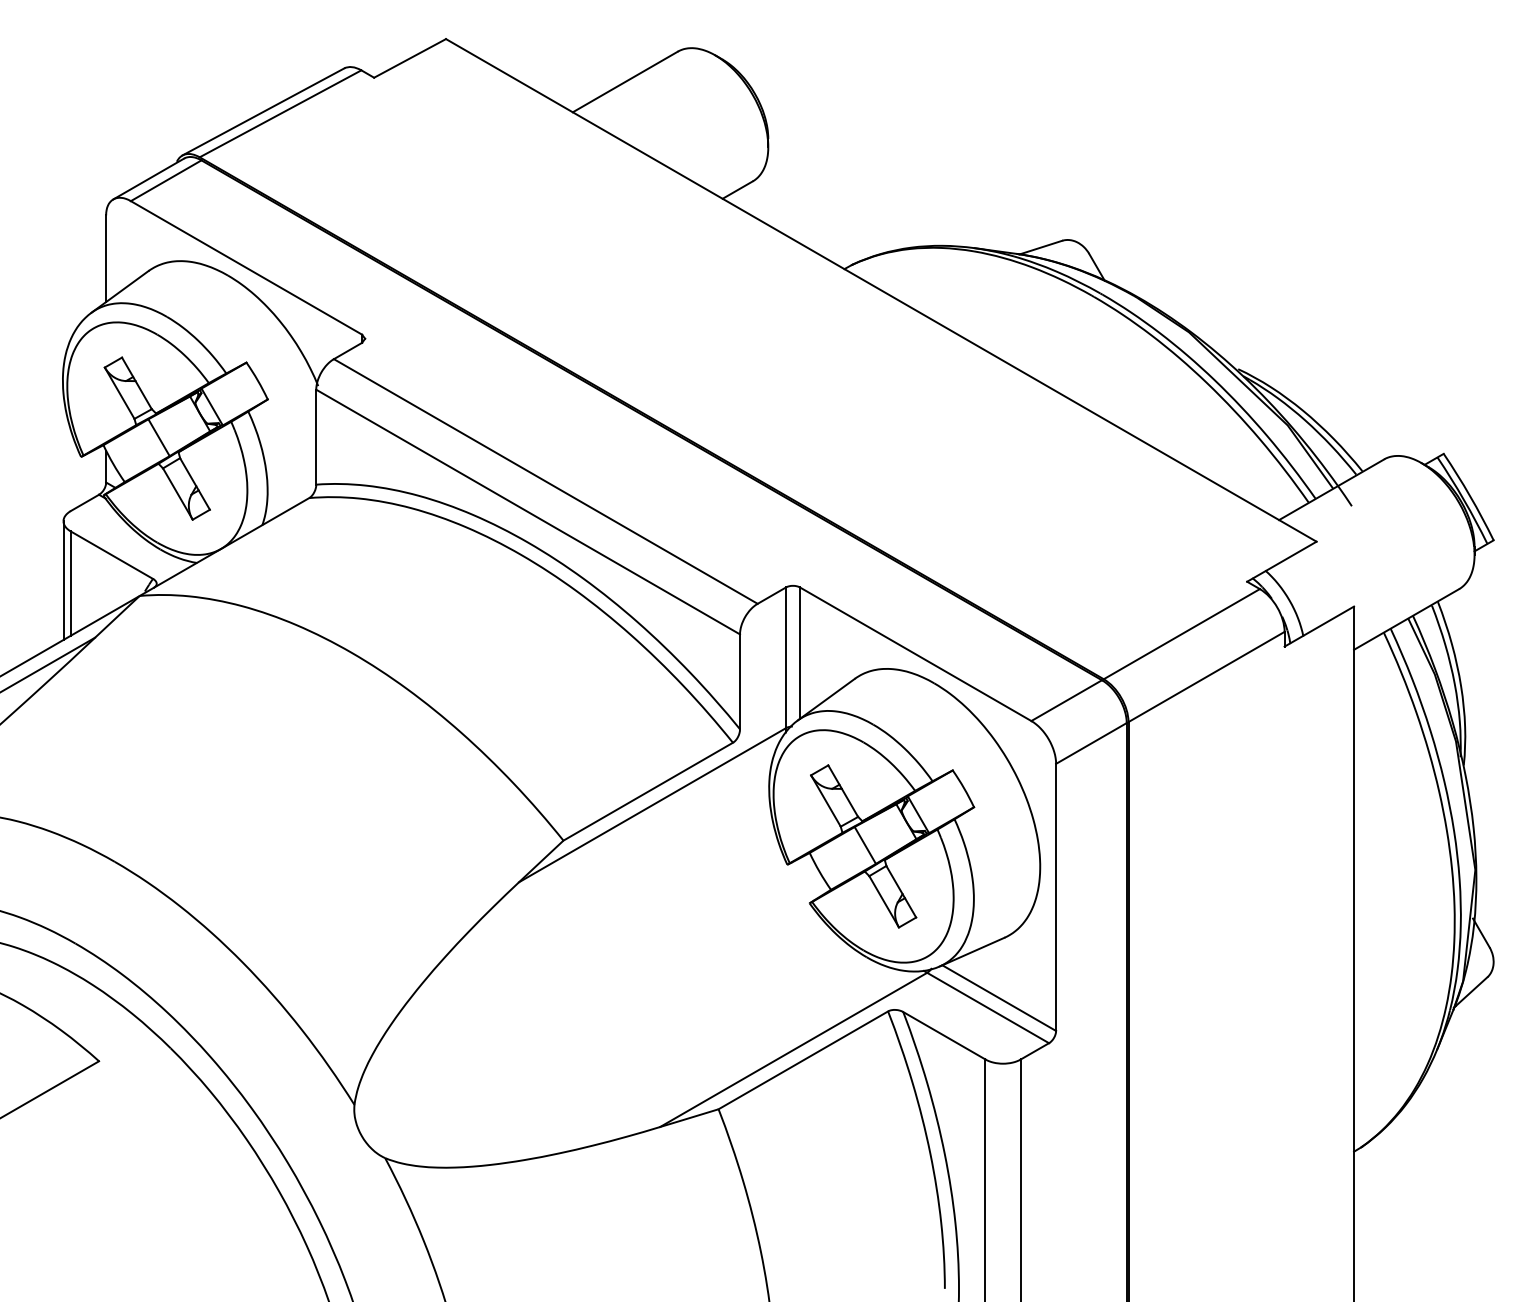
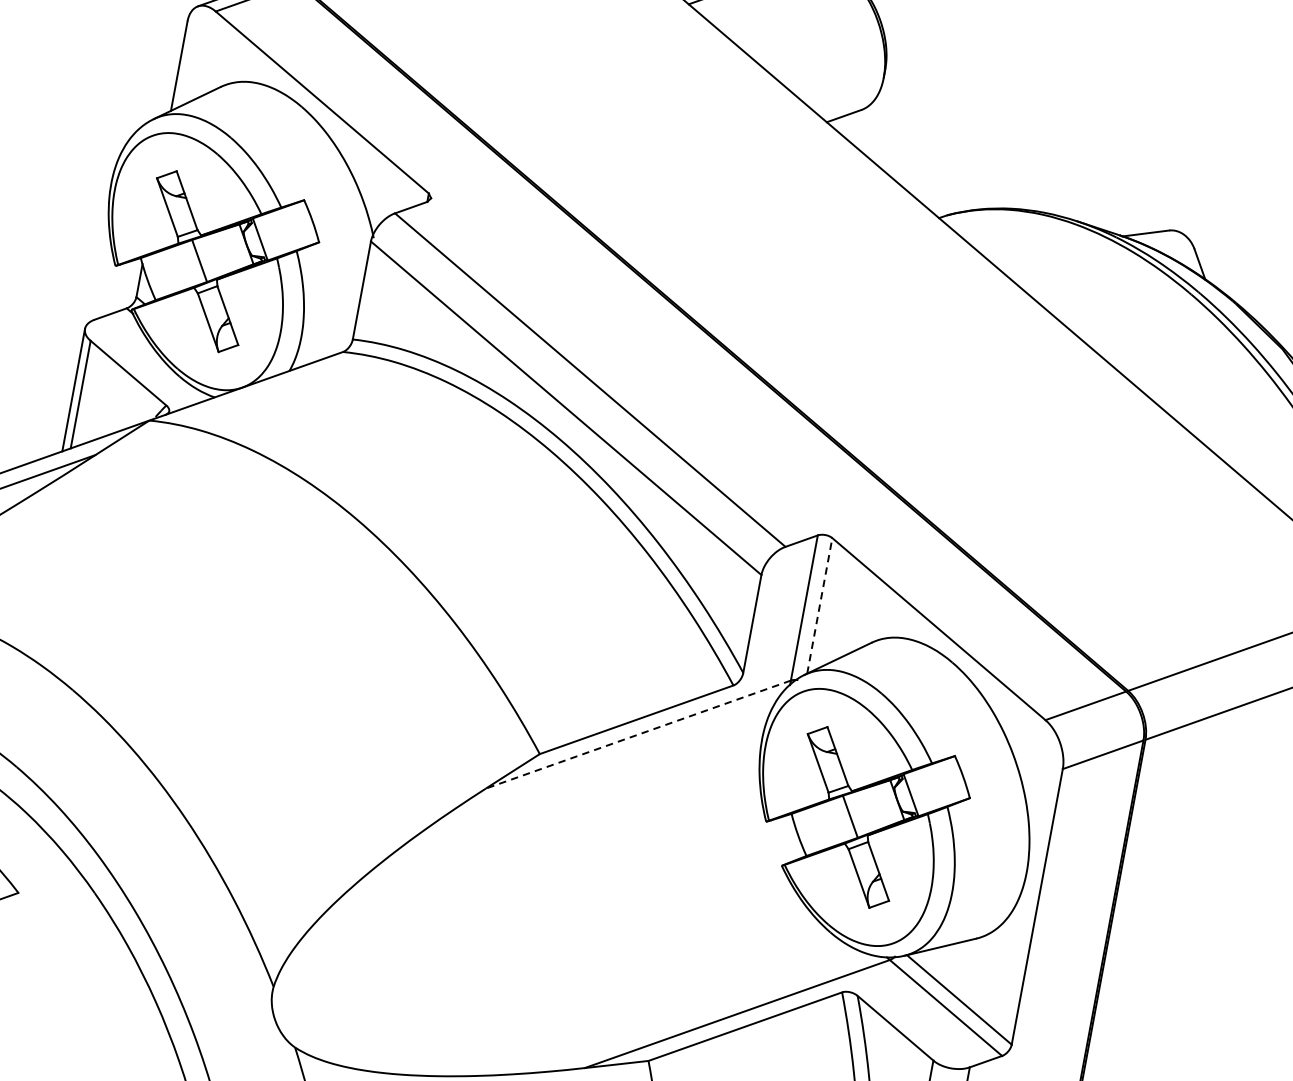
line: (800, 653) -> (820, 606), solid -> dashed
line: (652, 805) -> (638, 734), solid -> dashed

